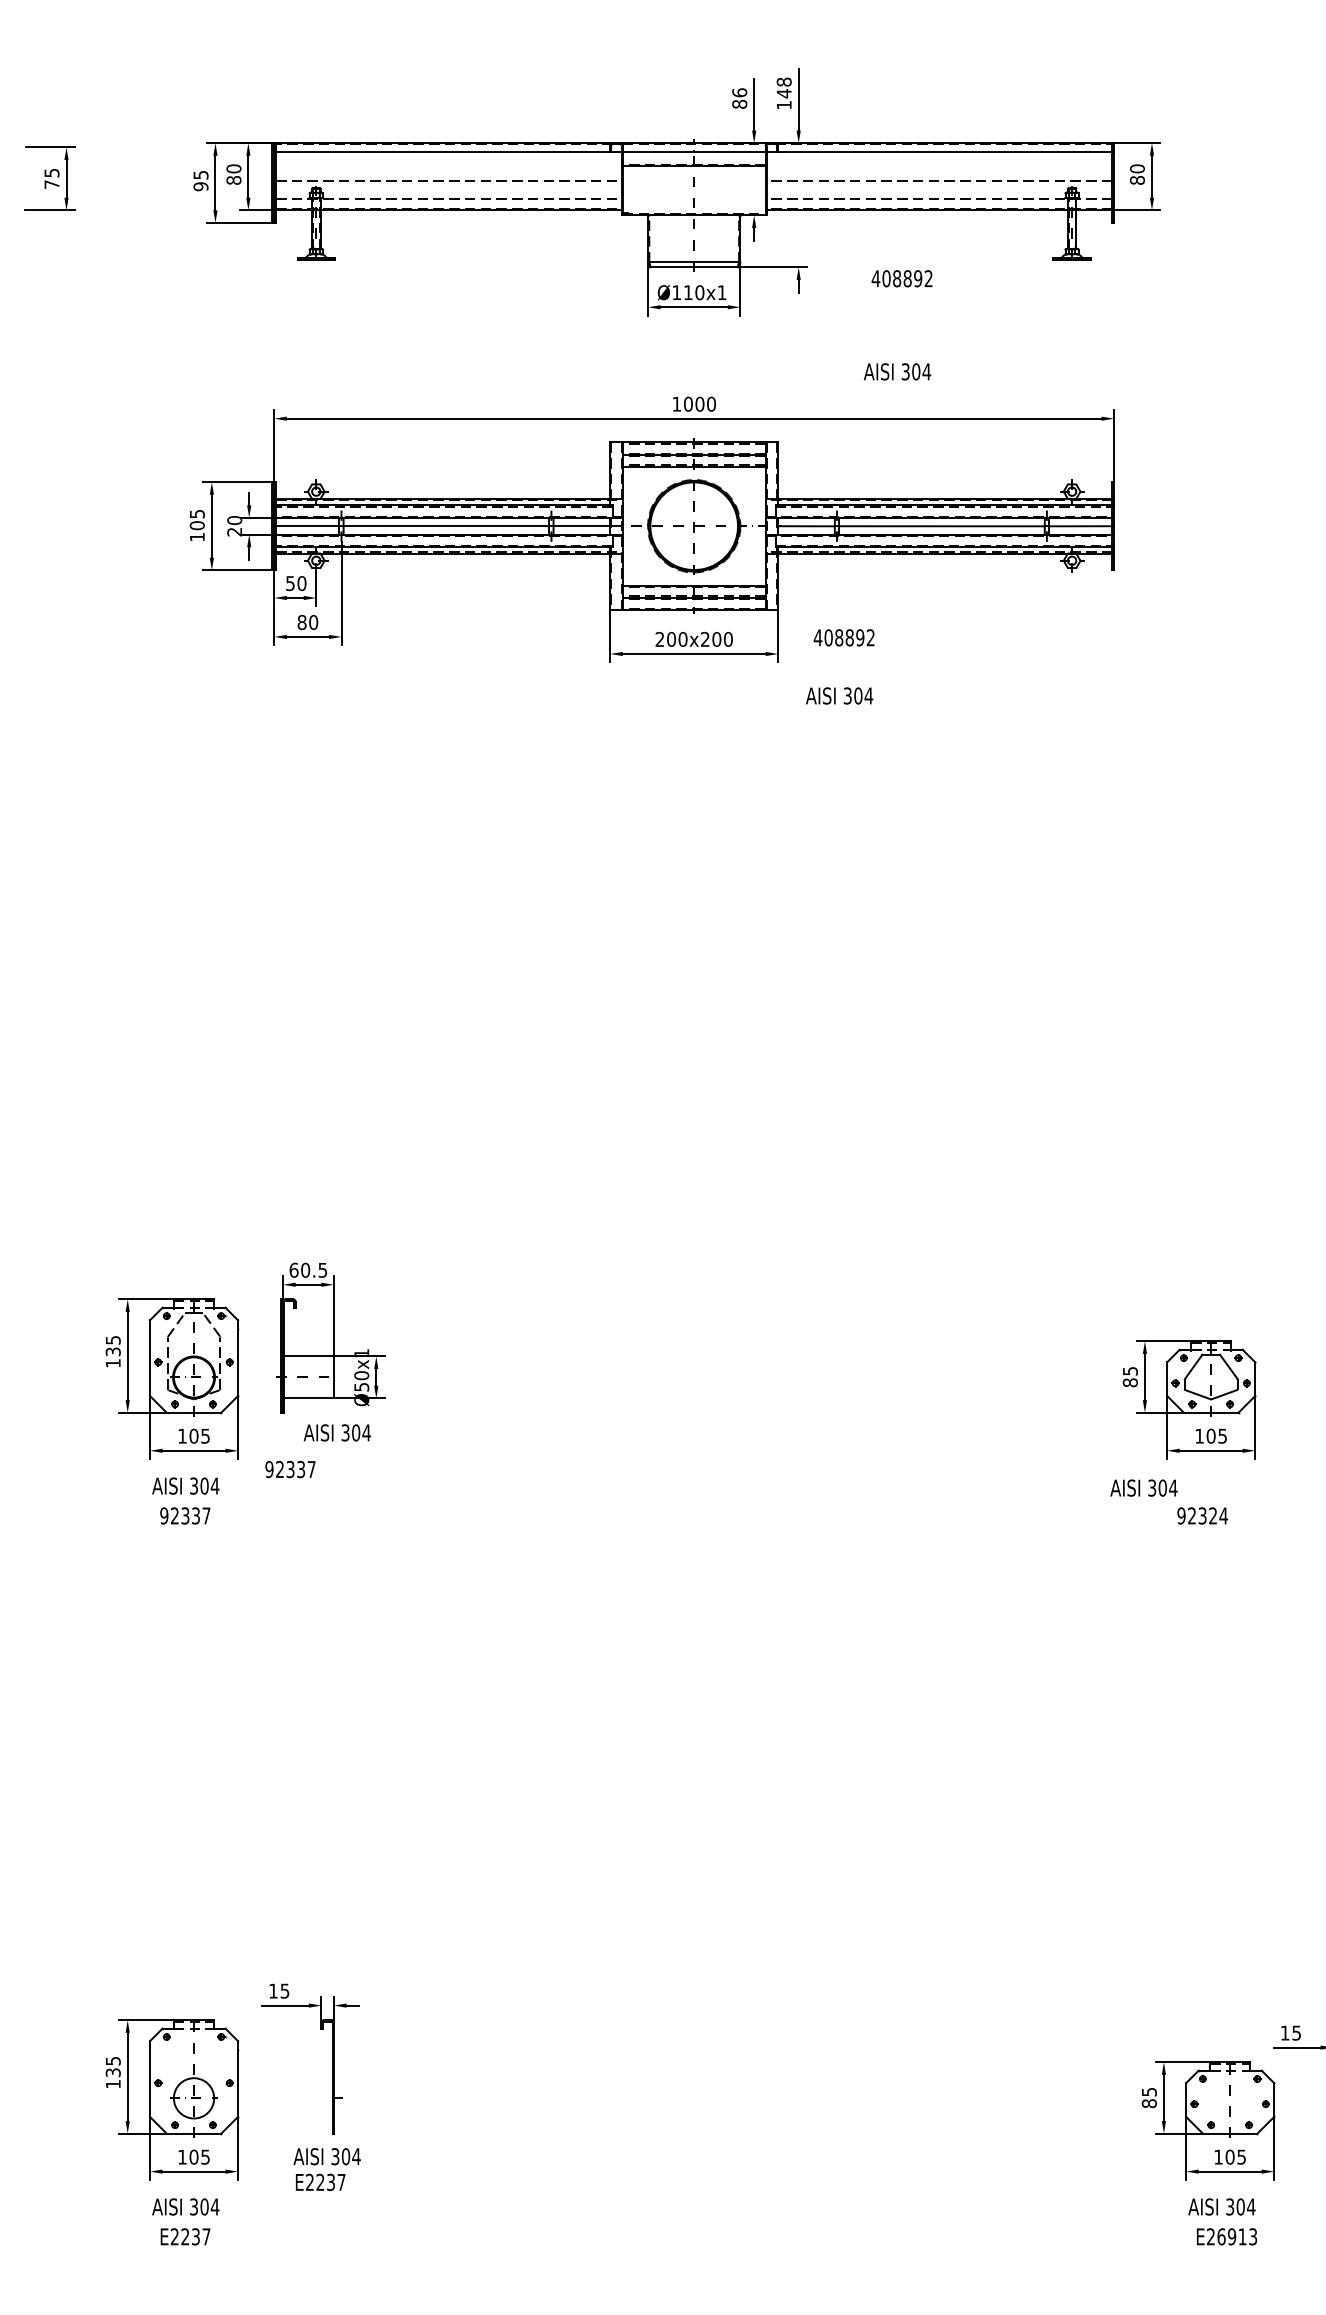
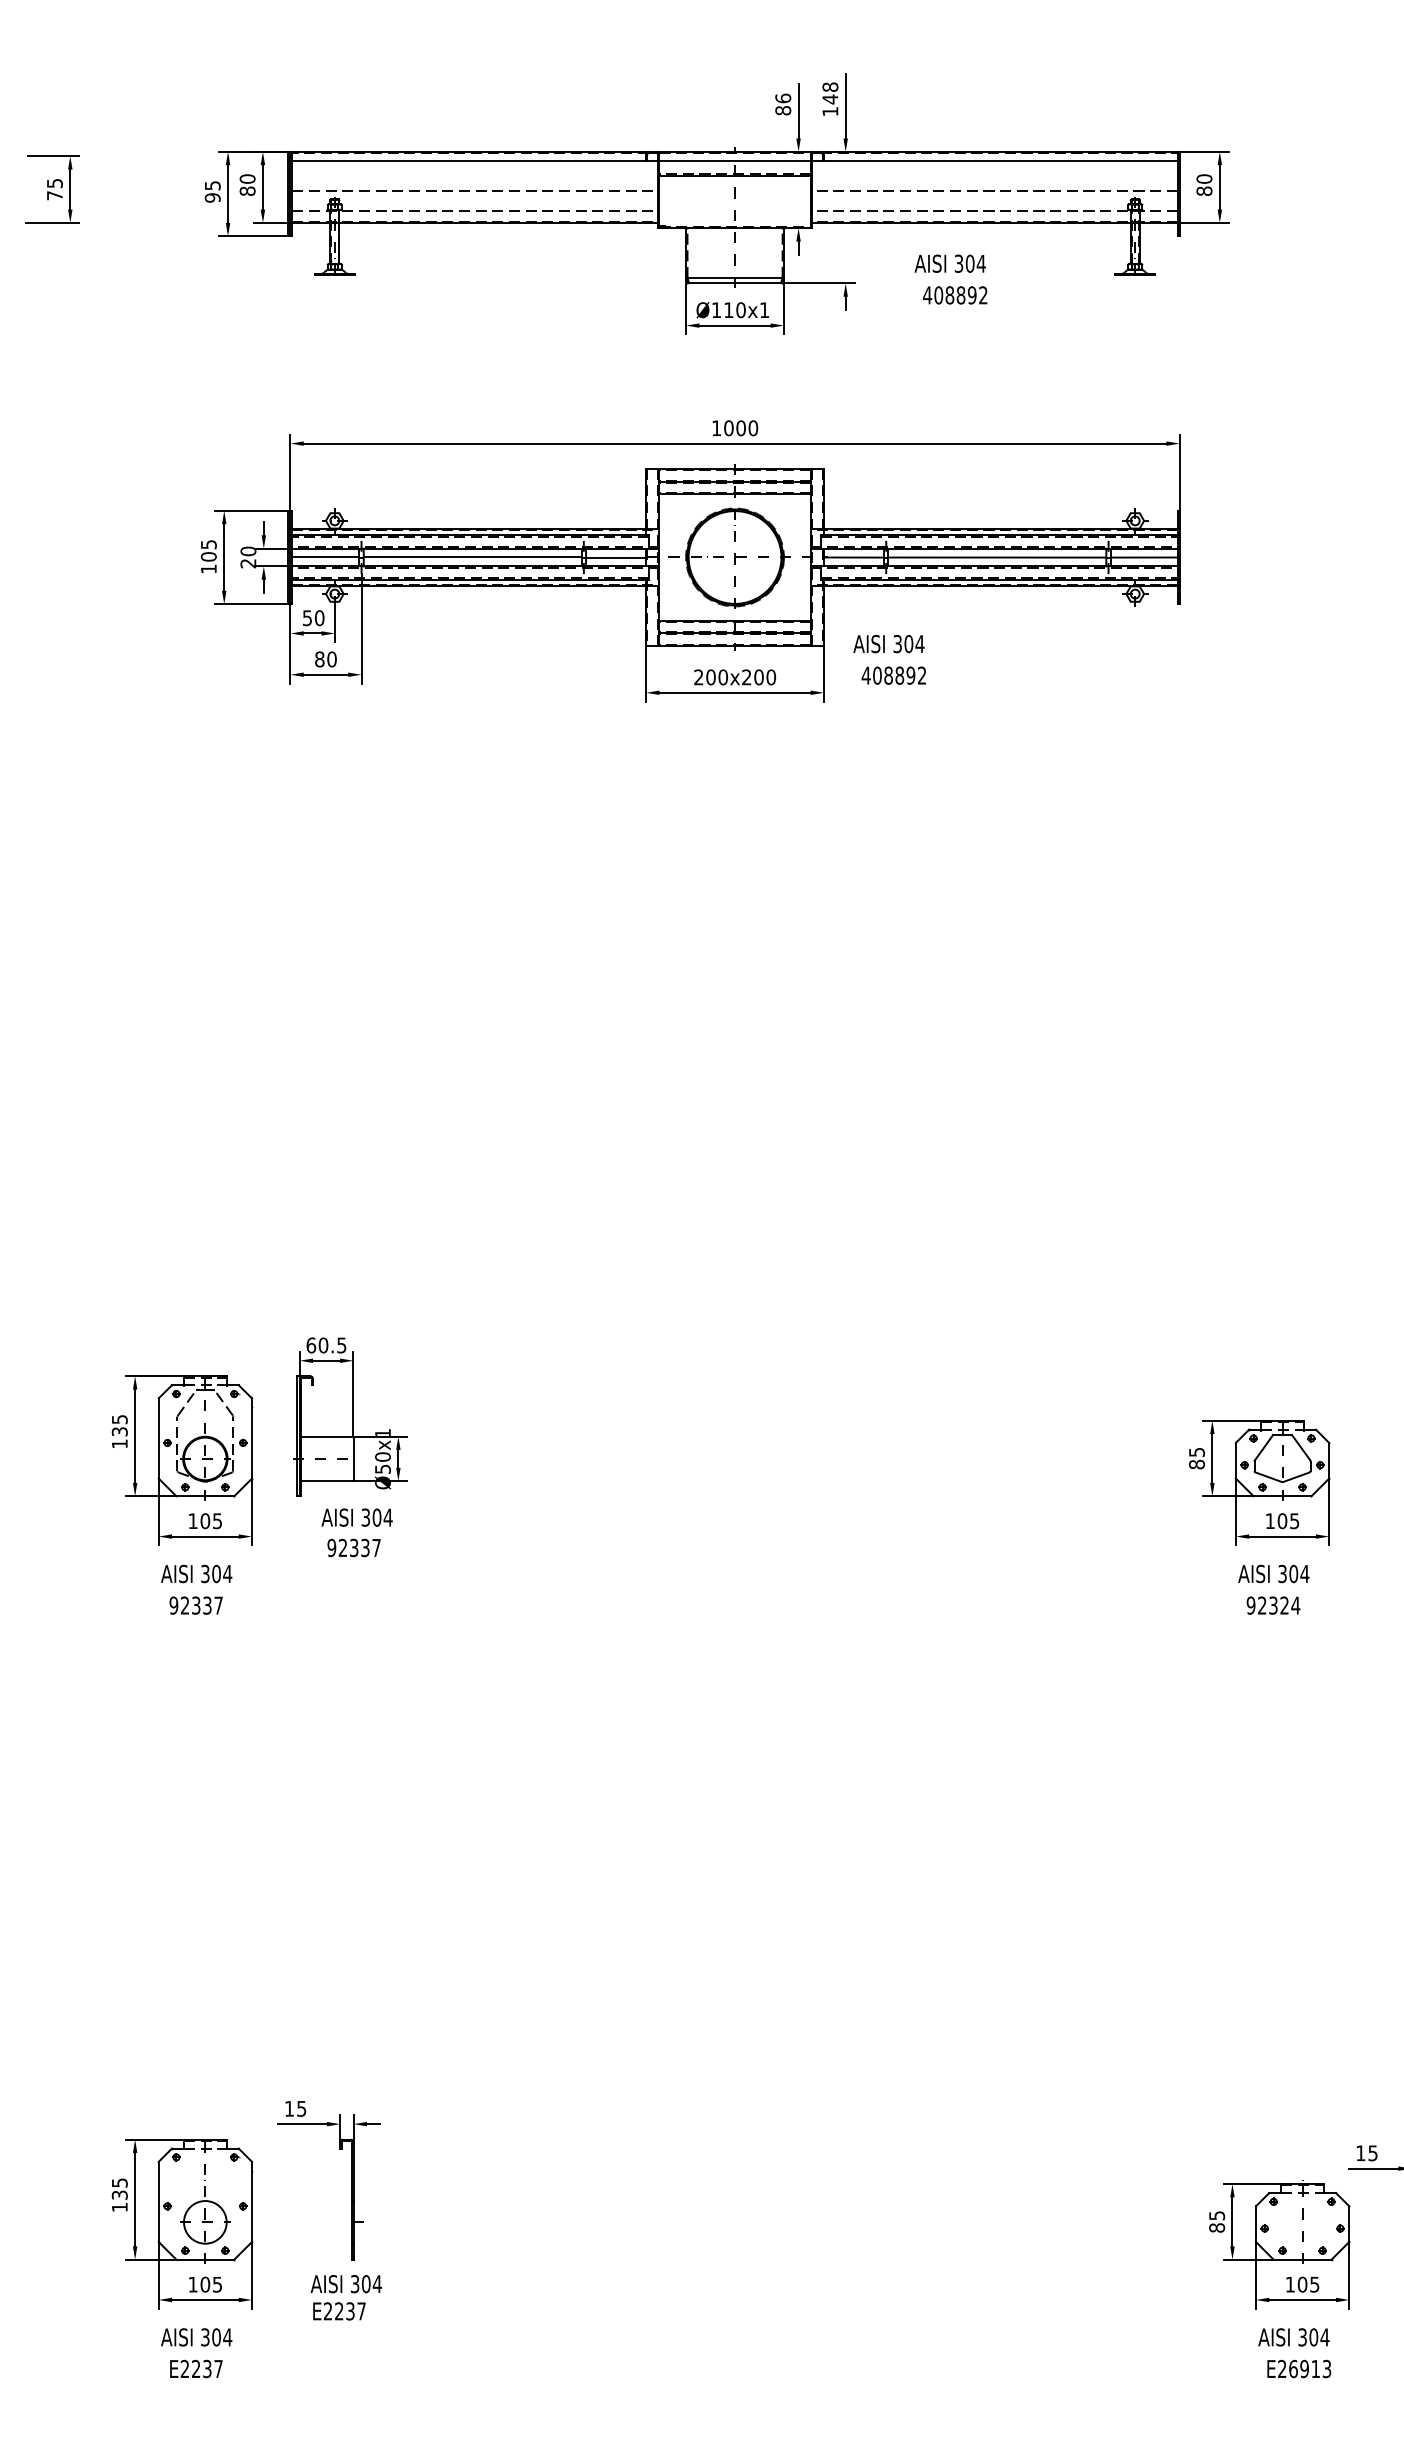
text: (897, 371) -> (950, 263), moved
text: (839, 695) -> (888, 643), moved
text: (290, 1469) -> (354, 1547), moved
text: (1143, 1487) -> (1273, 1573), moved

